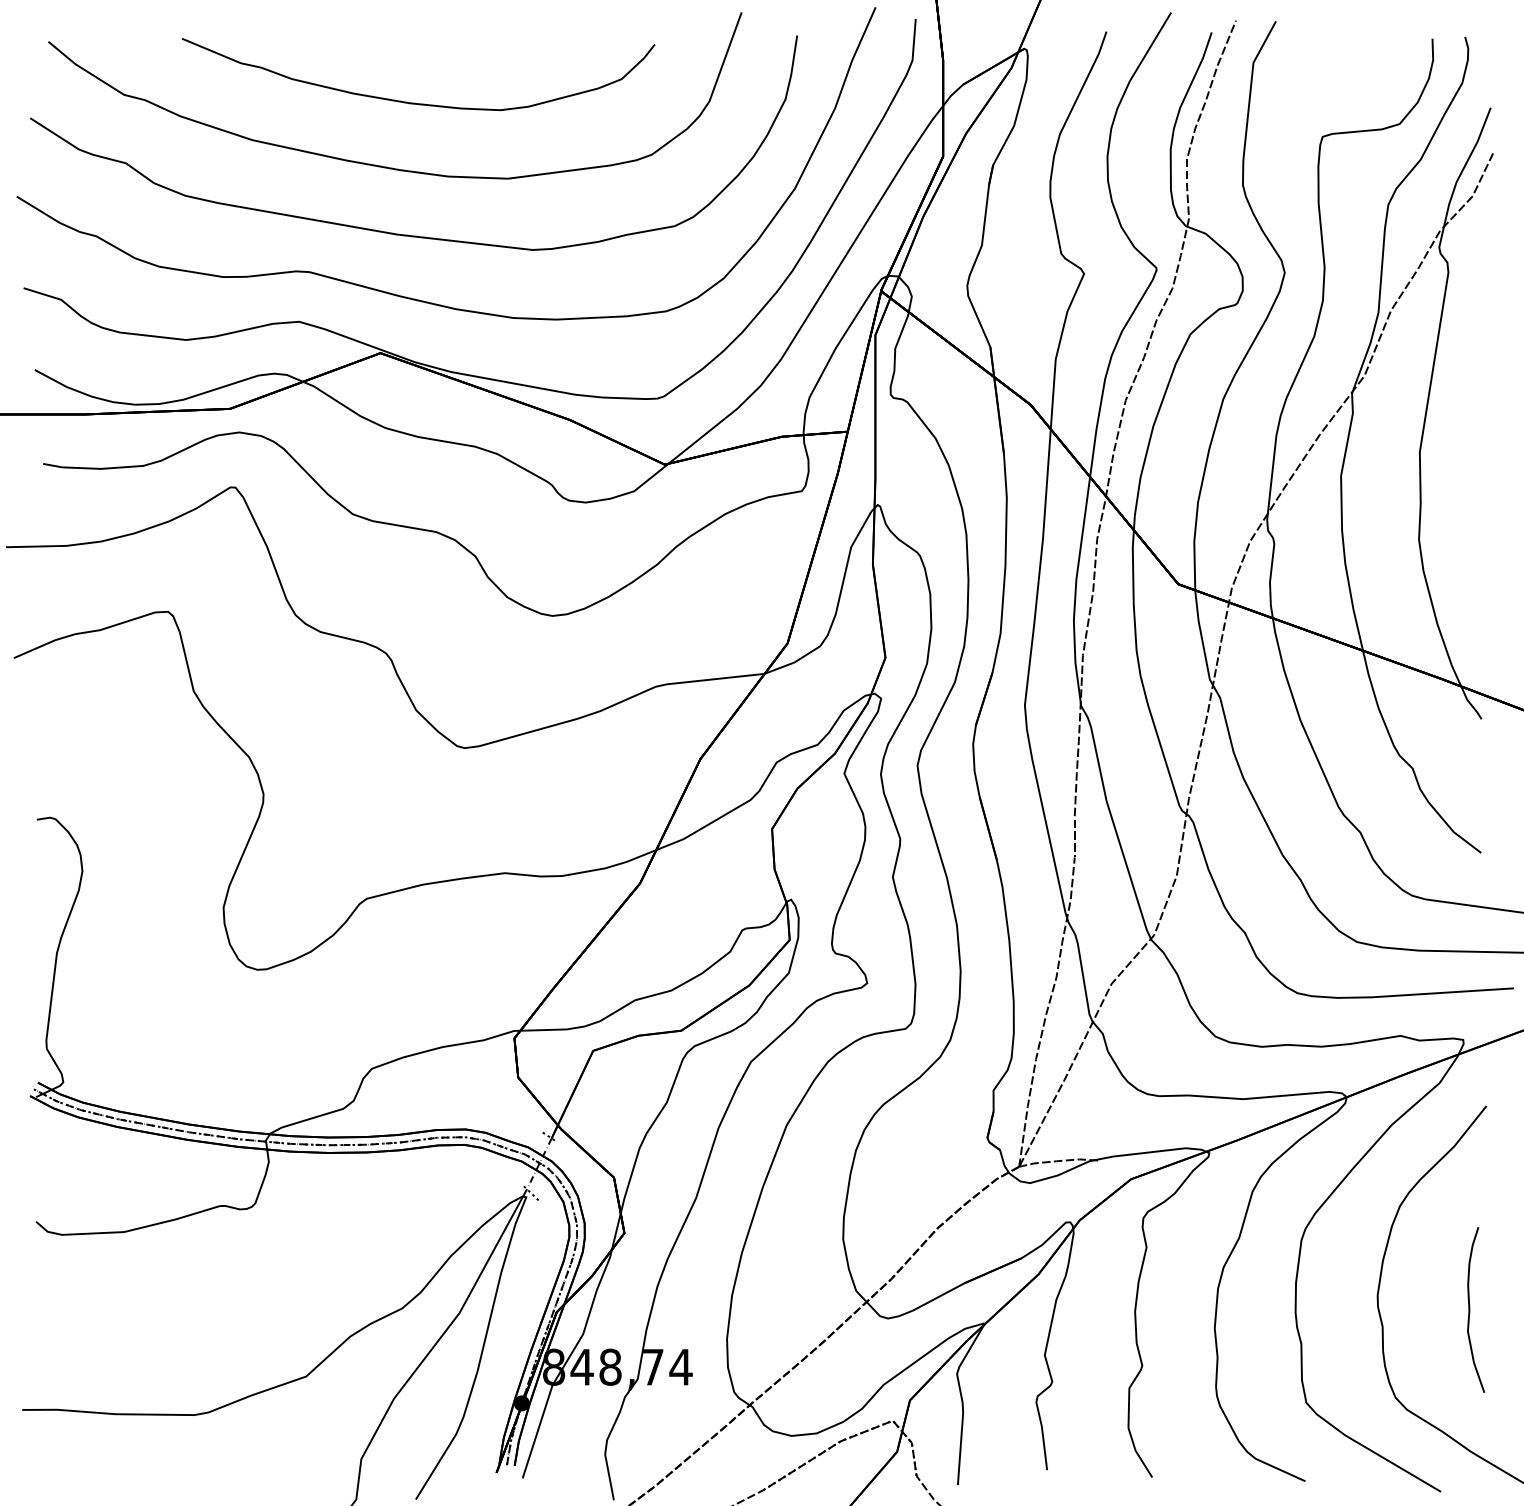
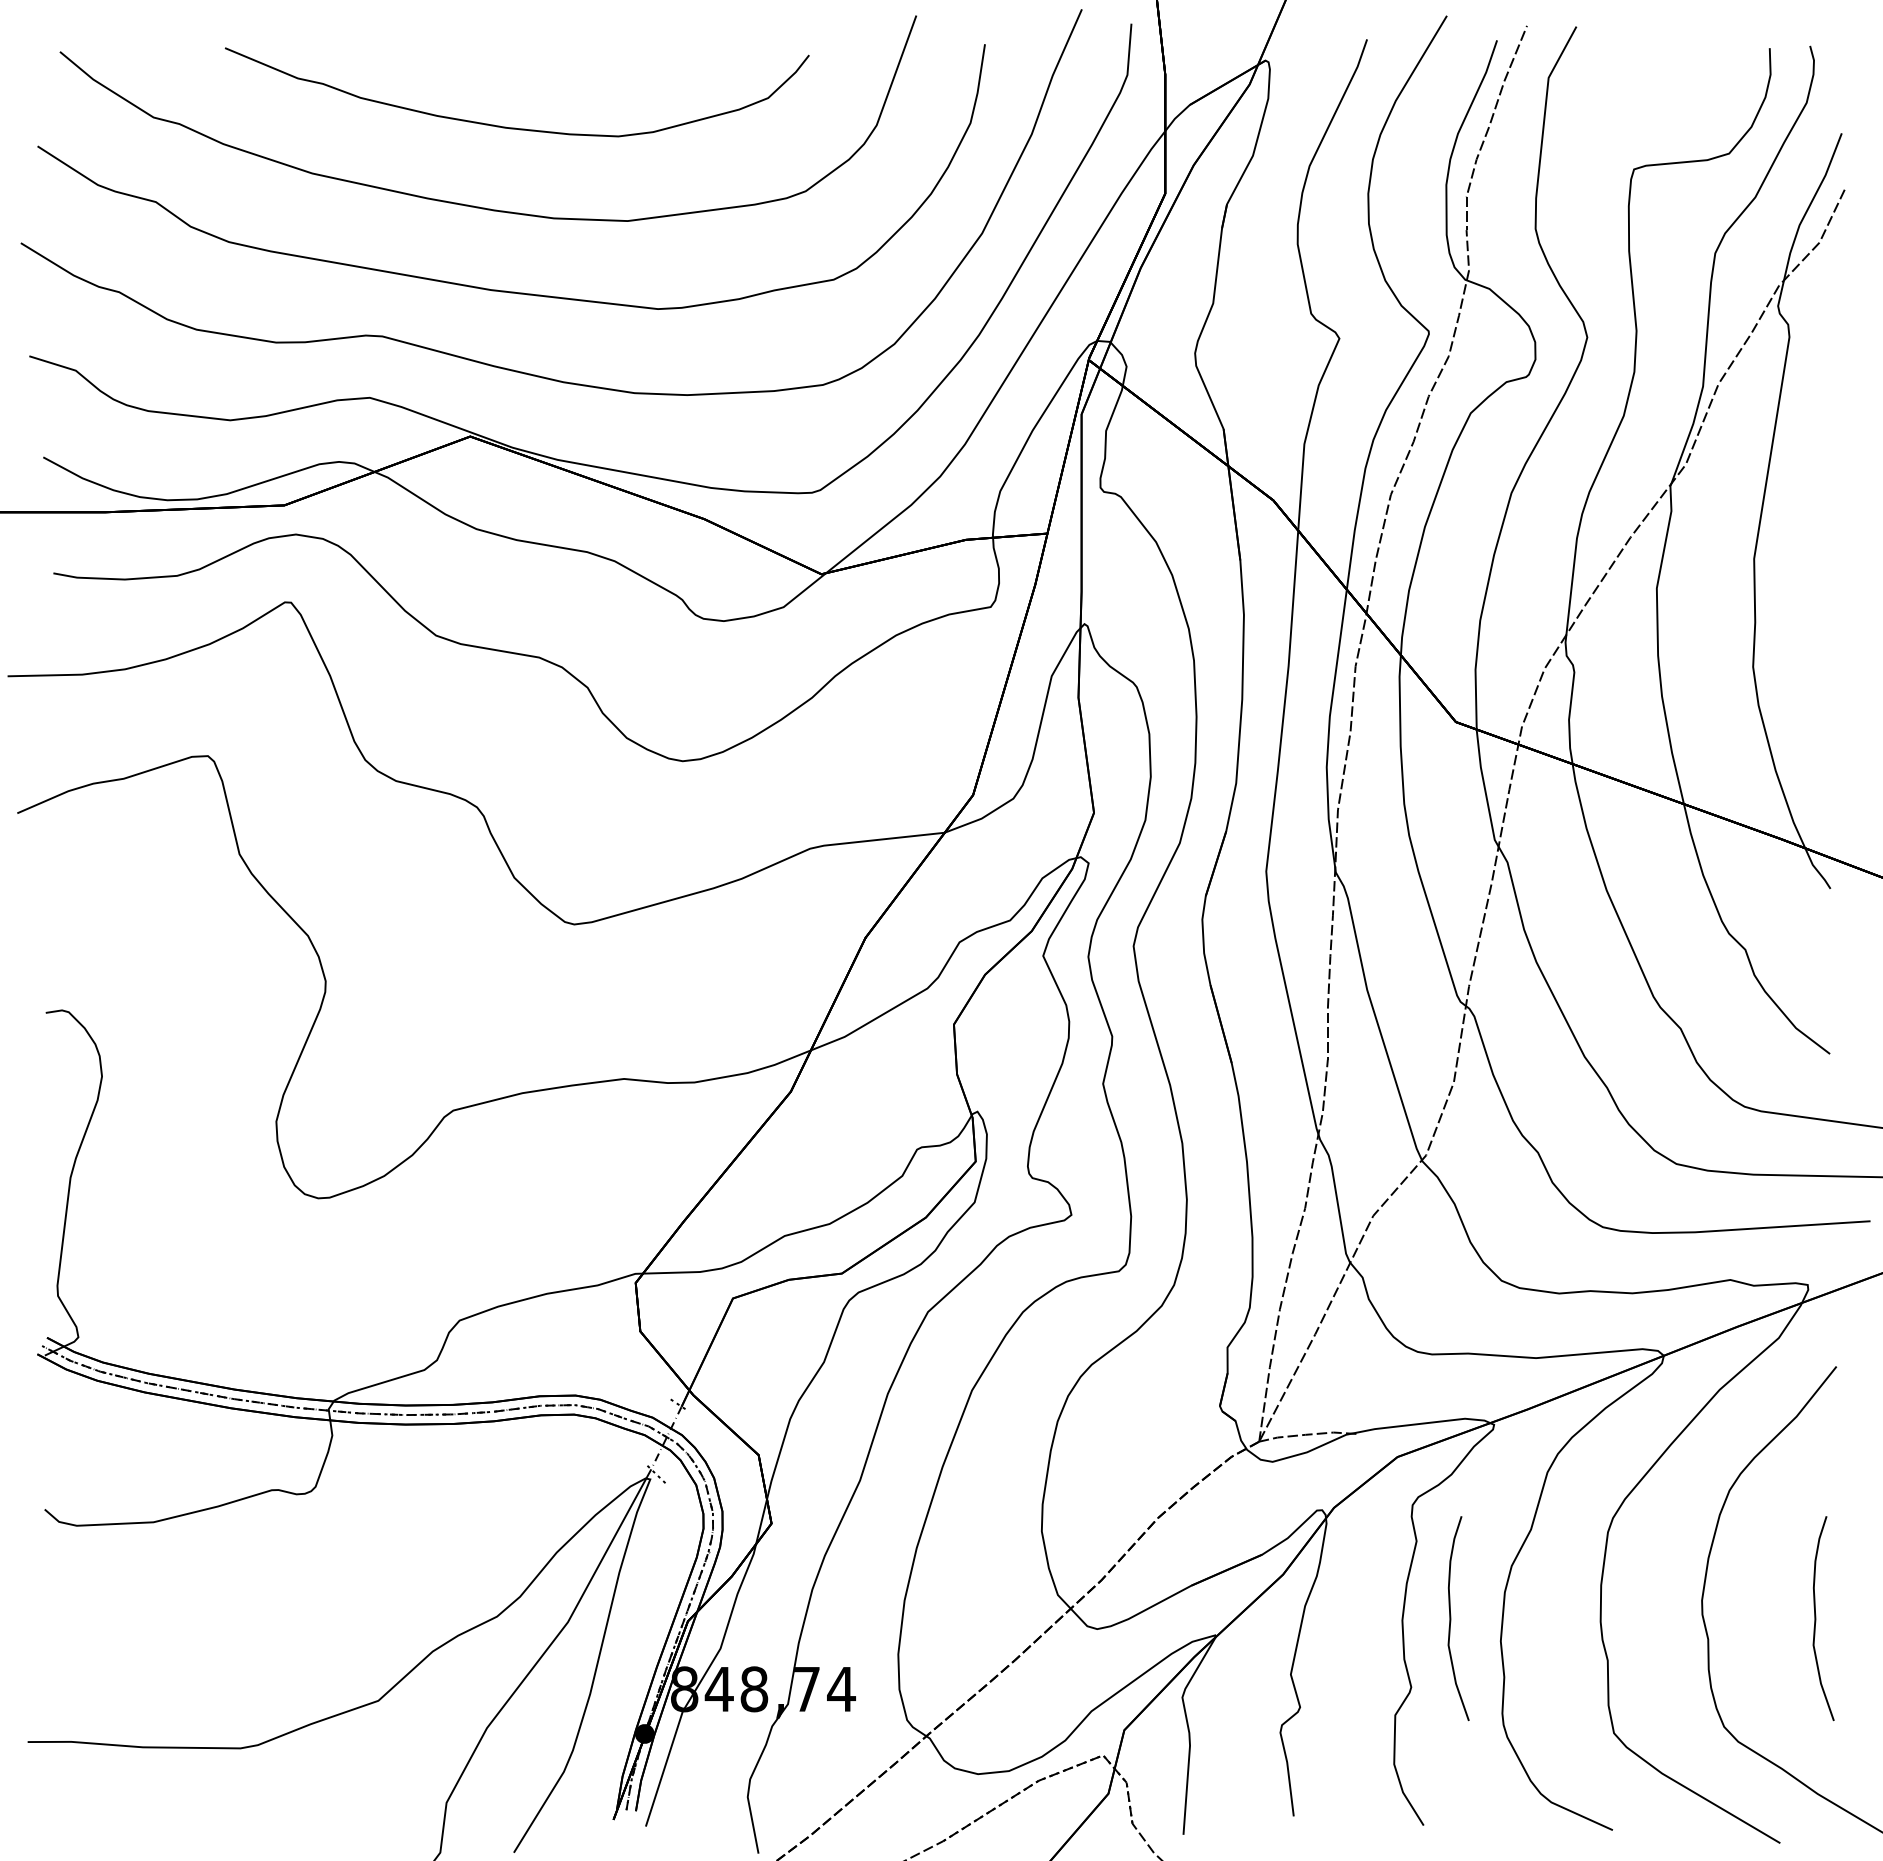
curve: (1174, 1309) -> (1451, 1618), added

